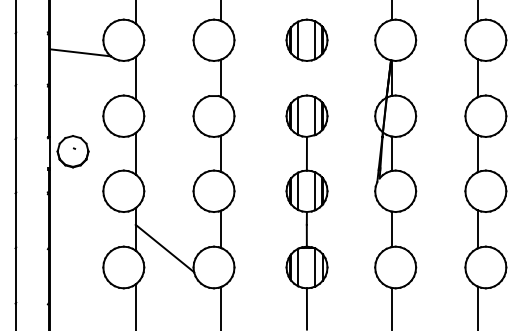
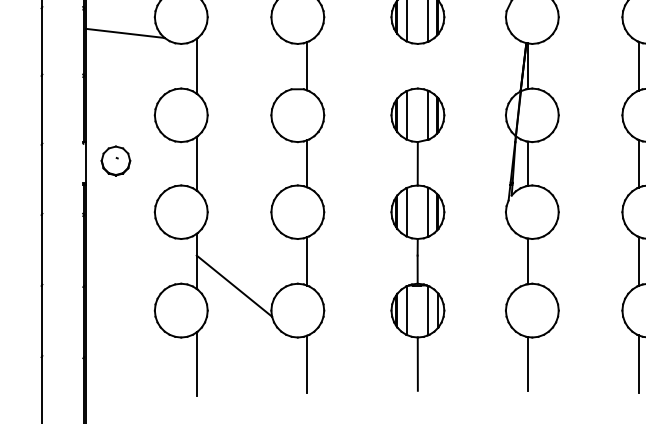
part: (73, 151) -> (116, 160), size x0.71

